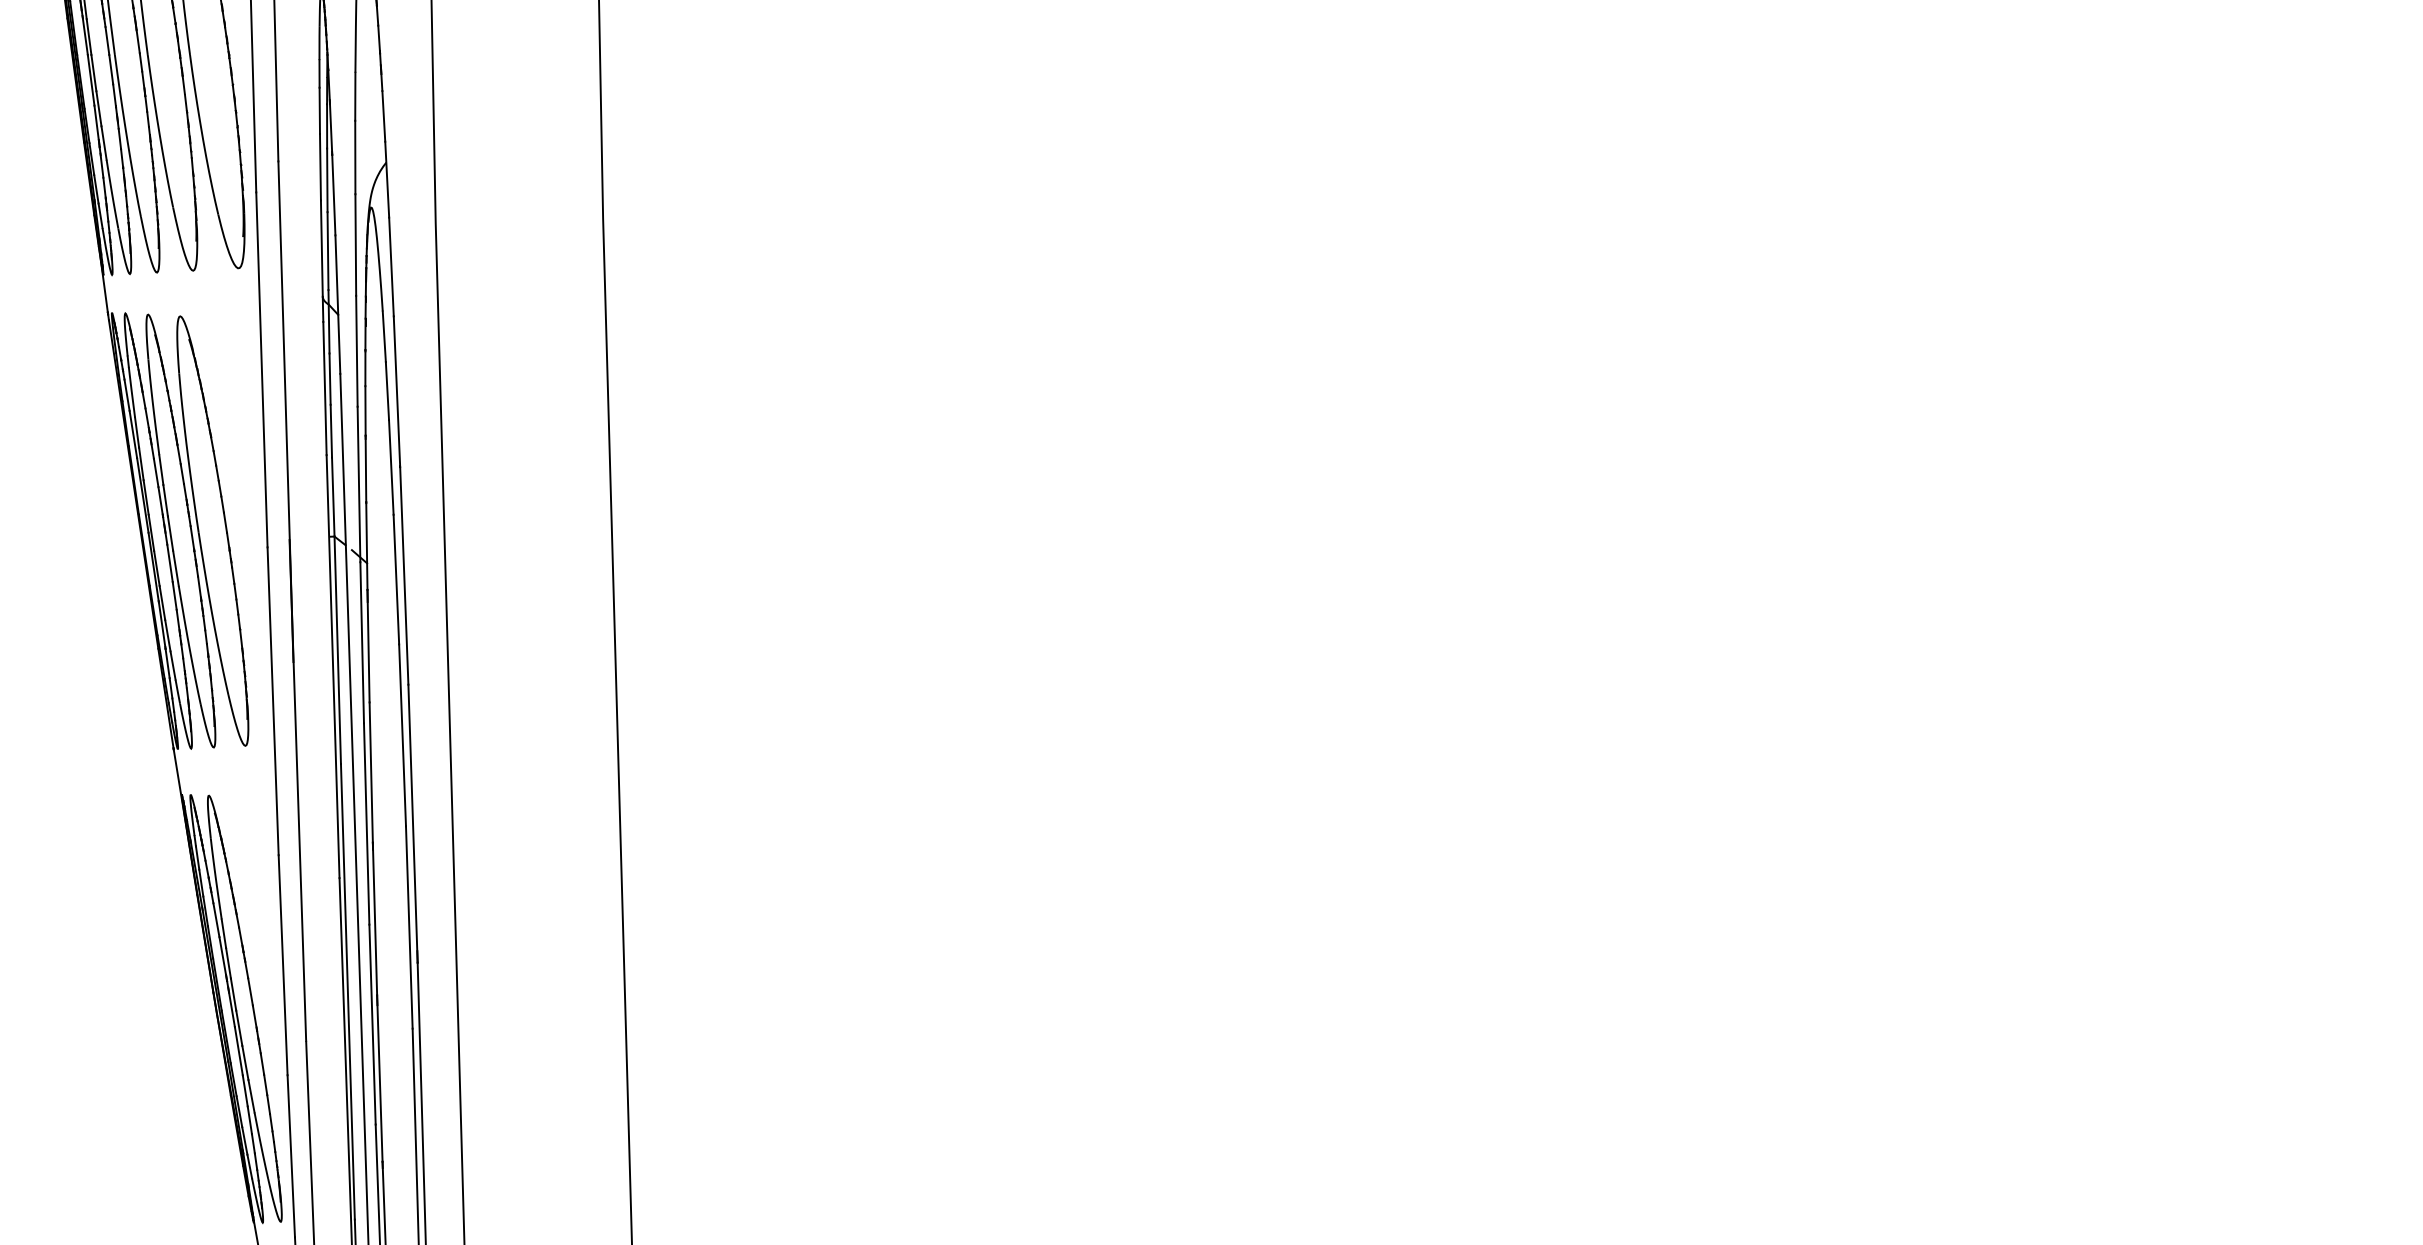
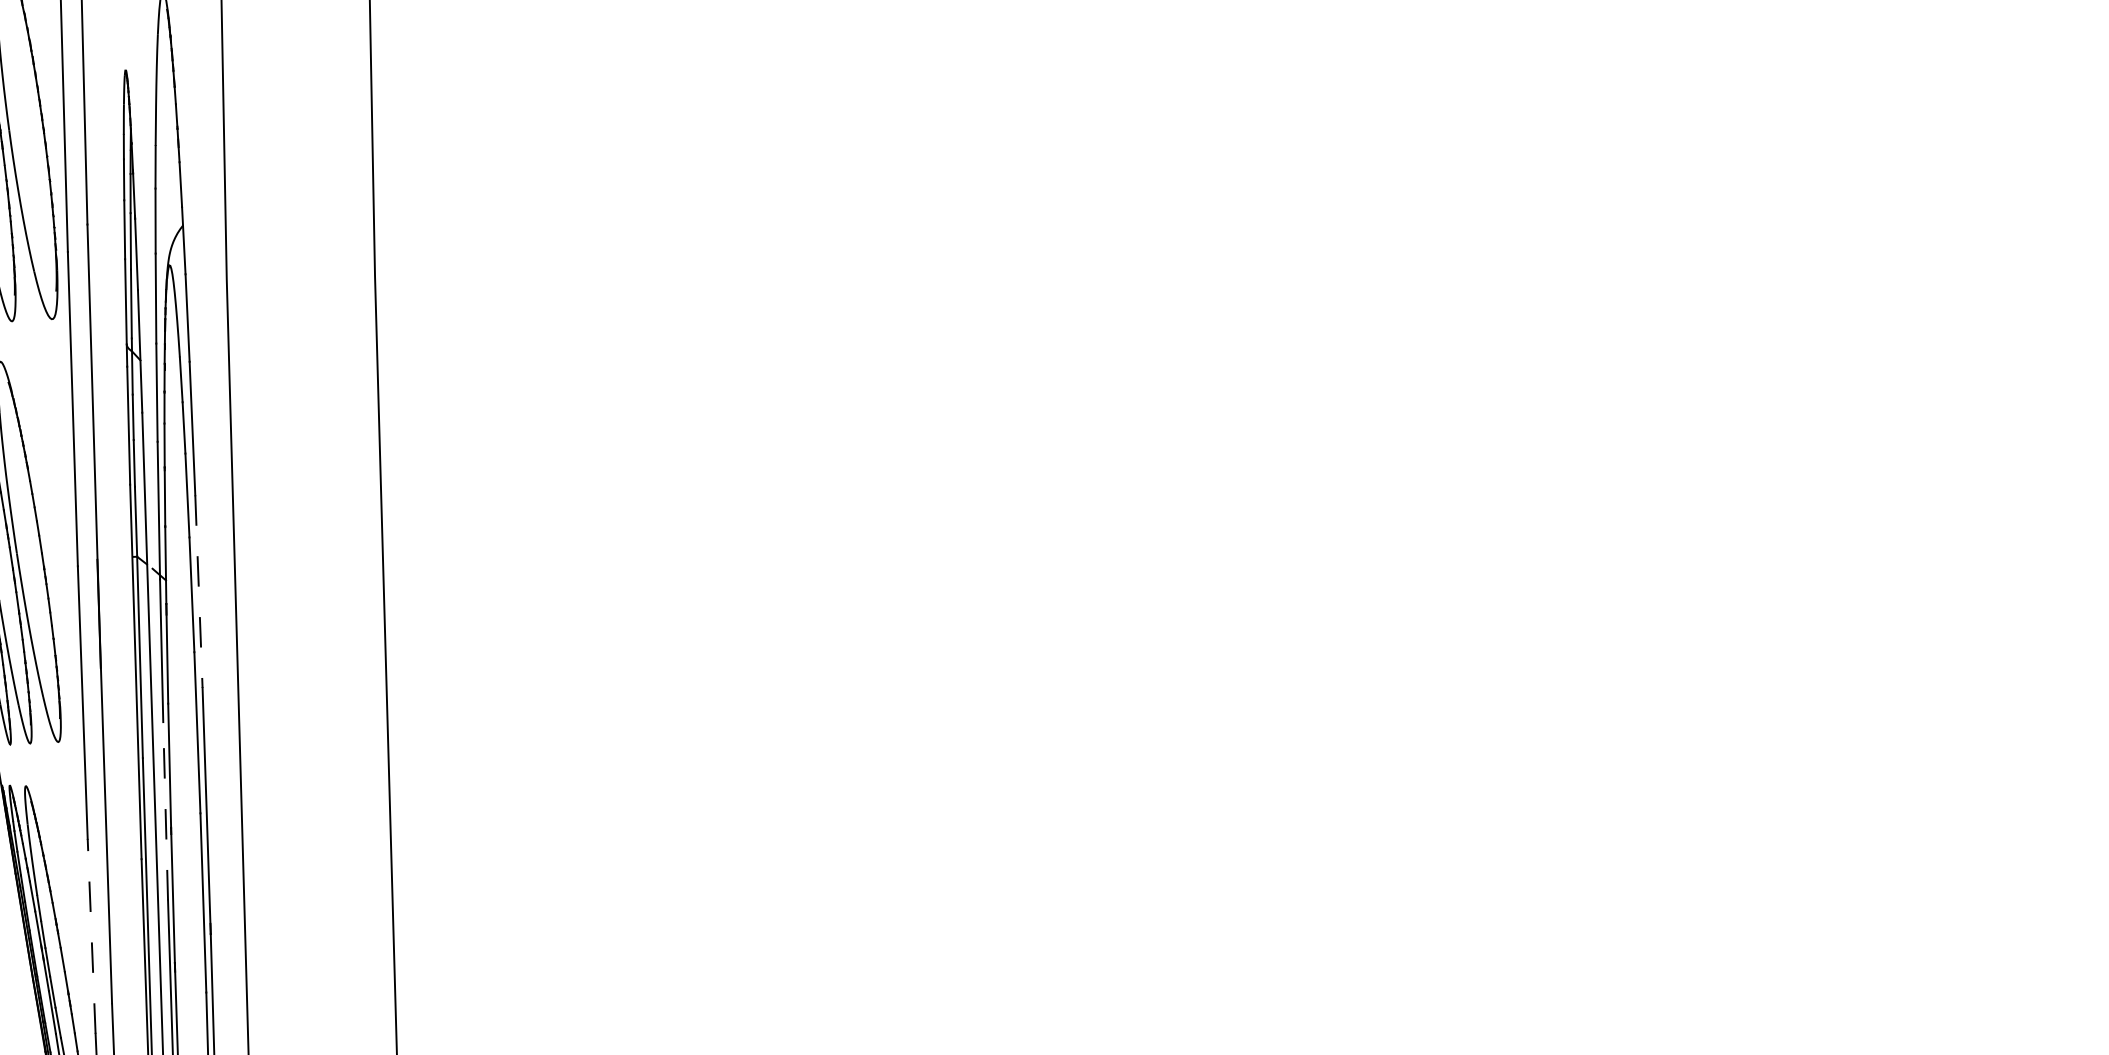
line: (404, 575) -> (199, 591), solid -> dashed
line: (366, 823) -> (165, 810), solid -> dashed
line: (283, 964) -> (91, 935), solid -> dashed

